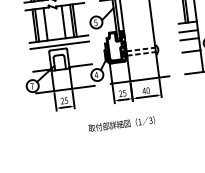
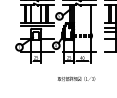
text: (121, 123) -> (76, 78), moved

